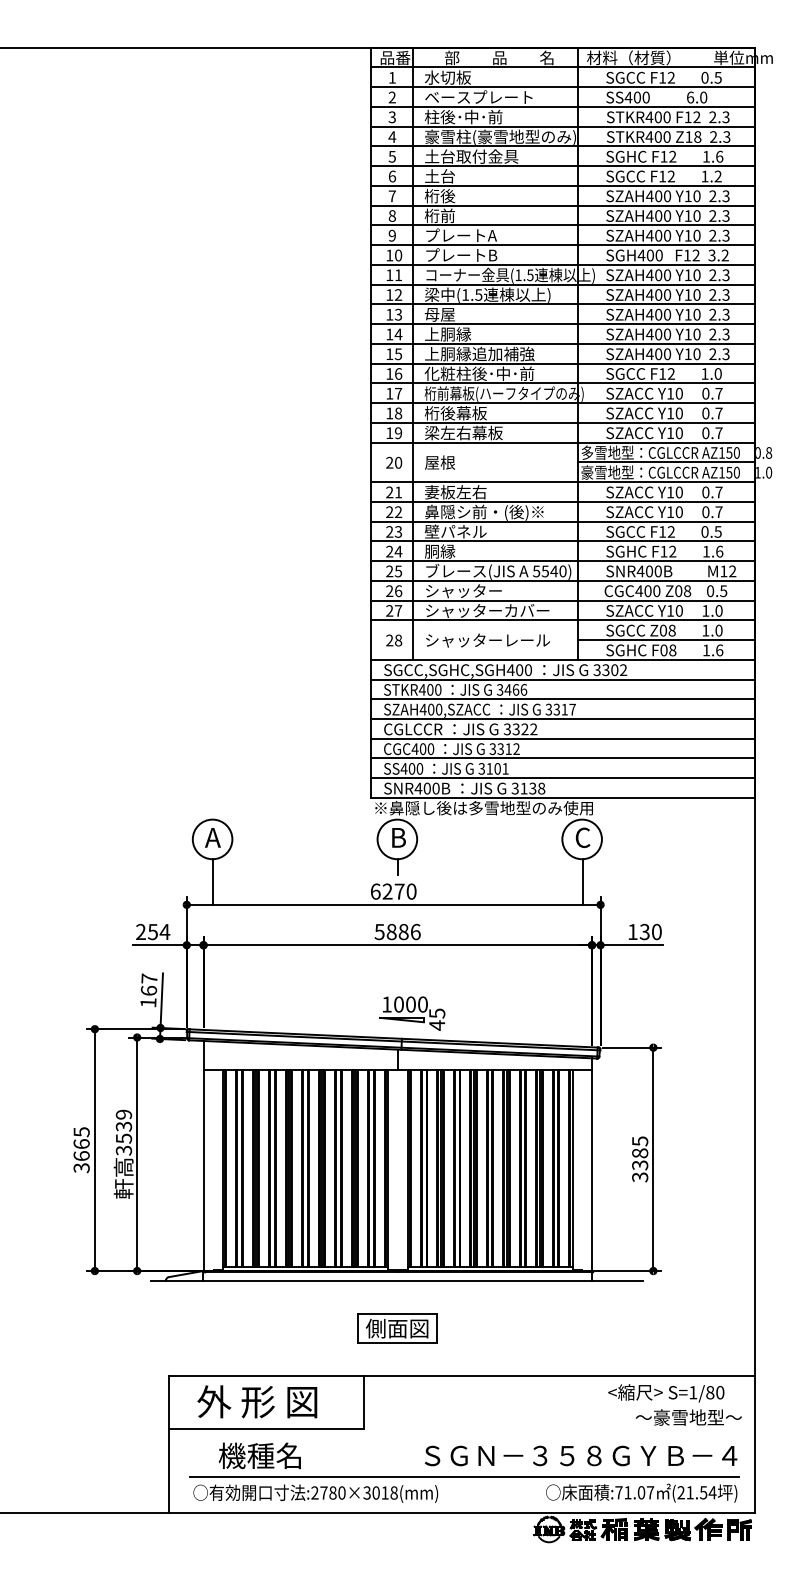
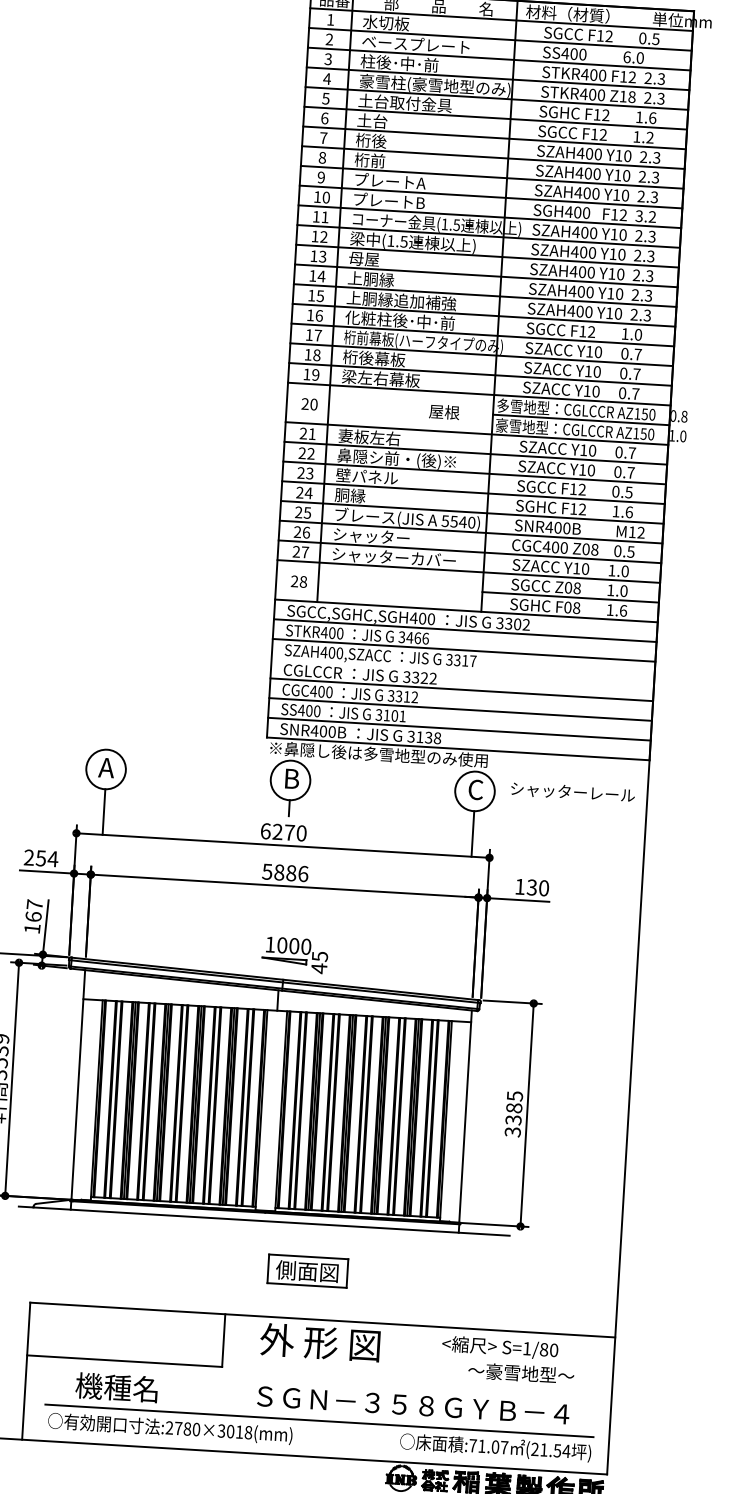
text: (439, 462) -> (443, 411), moved
text: (487, 640) -> (572, 792), moved
line: (562, 719) -> (462, 670), removed
part: (397, 1328) -> (307, 1271), moved
text: (257, 1401) -> (320, 1342), moved
text: (674, 1404) -> (507, 1359), moved
text: (580, 1455) -> (412, 1404), moved

